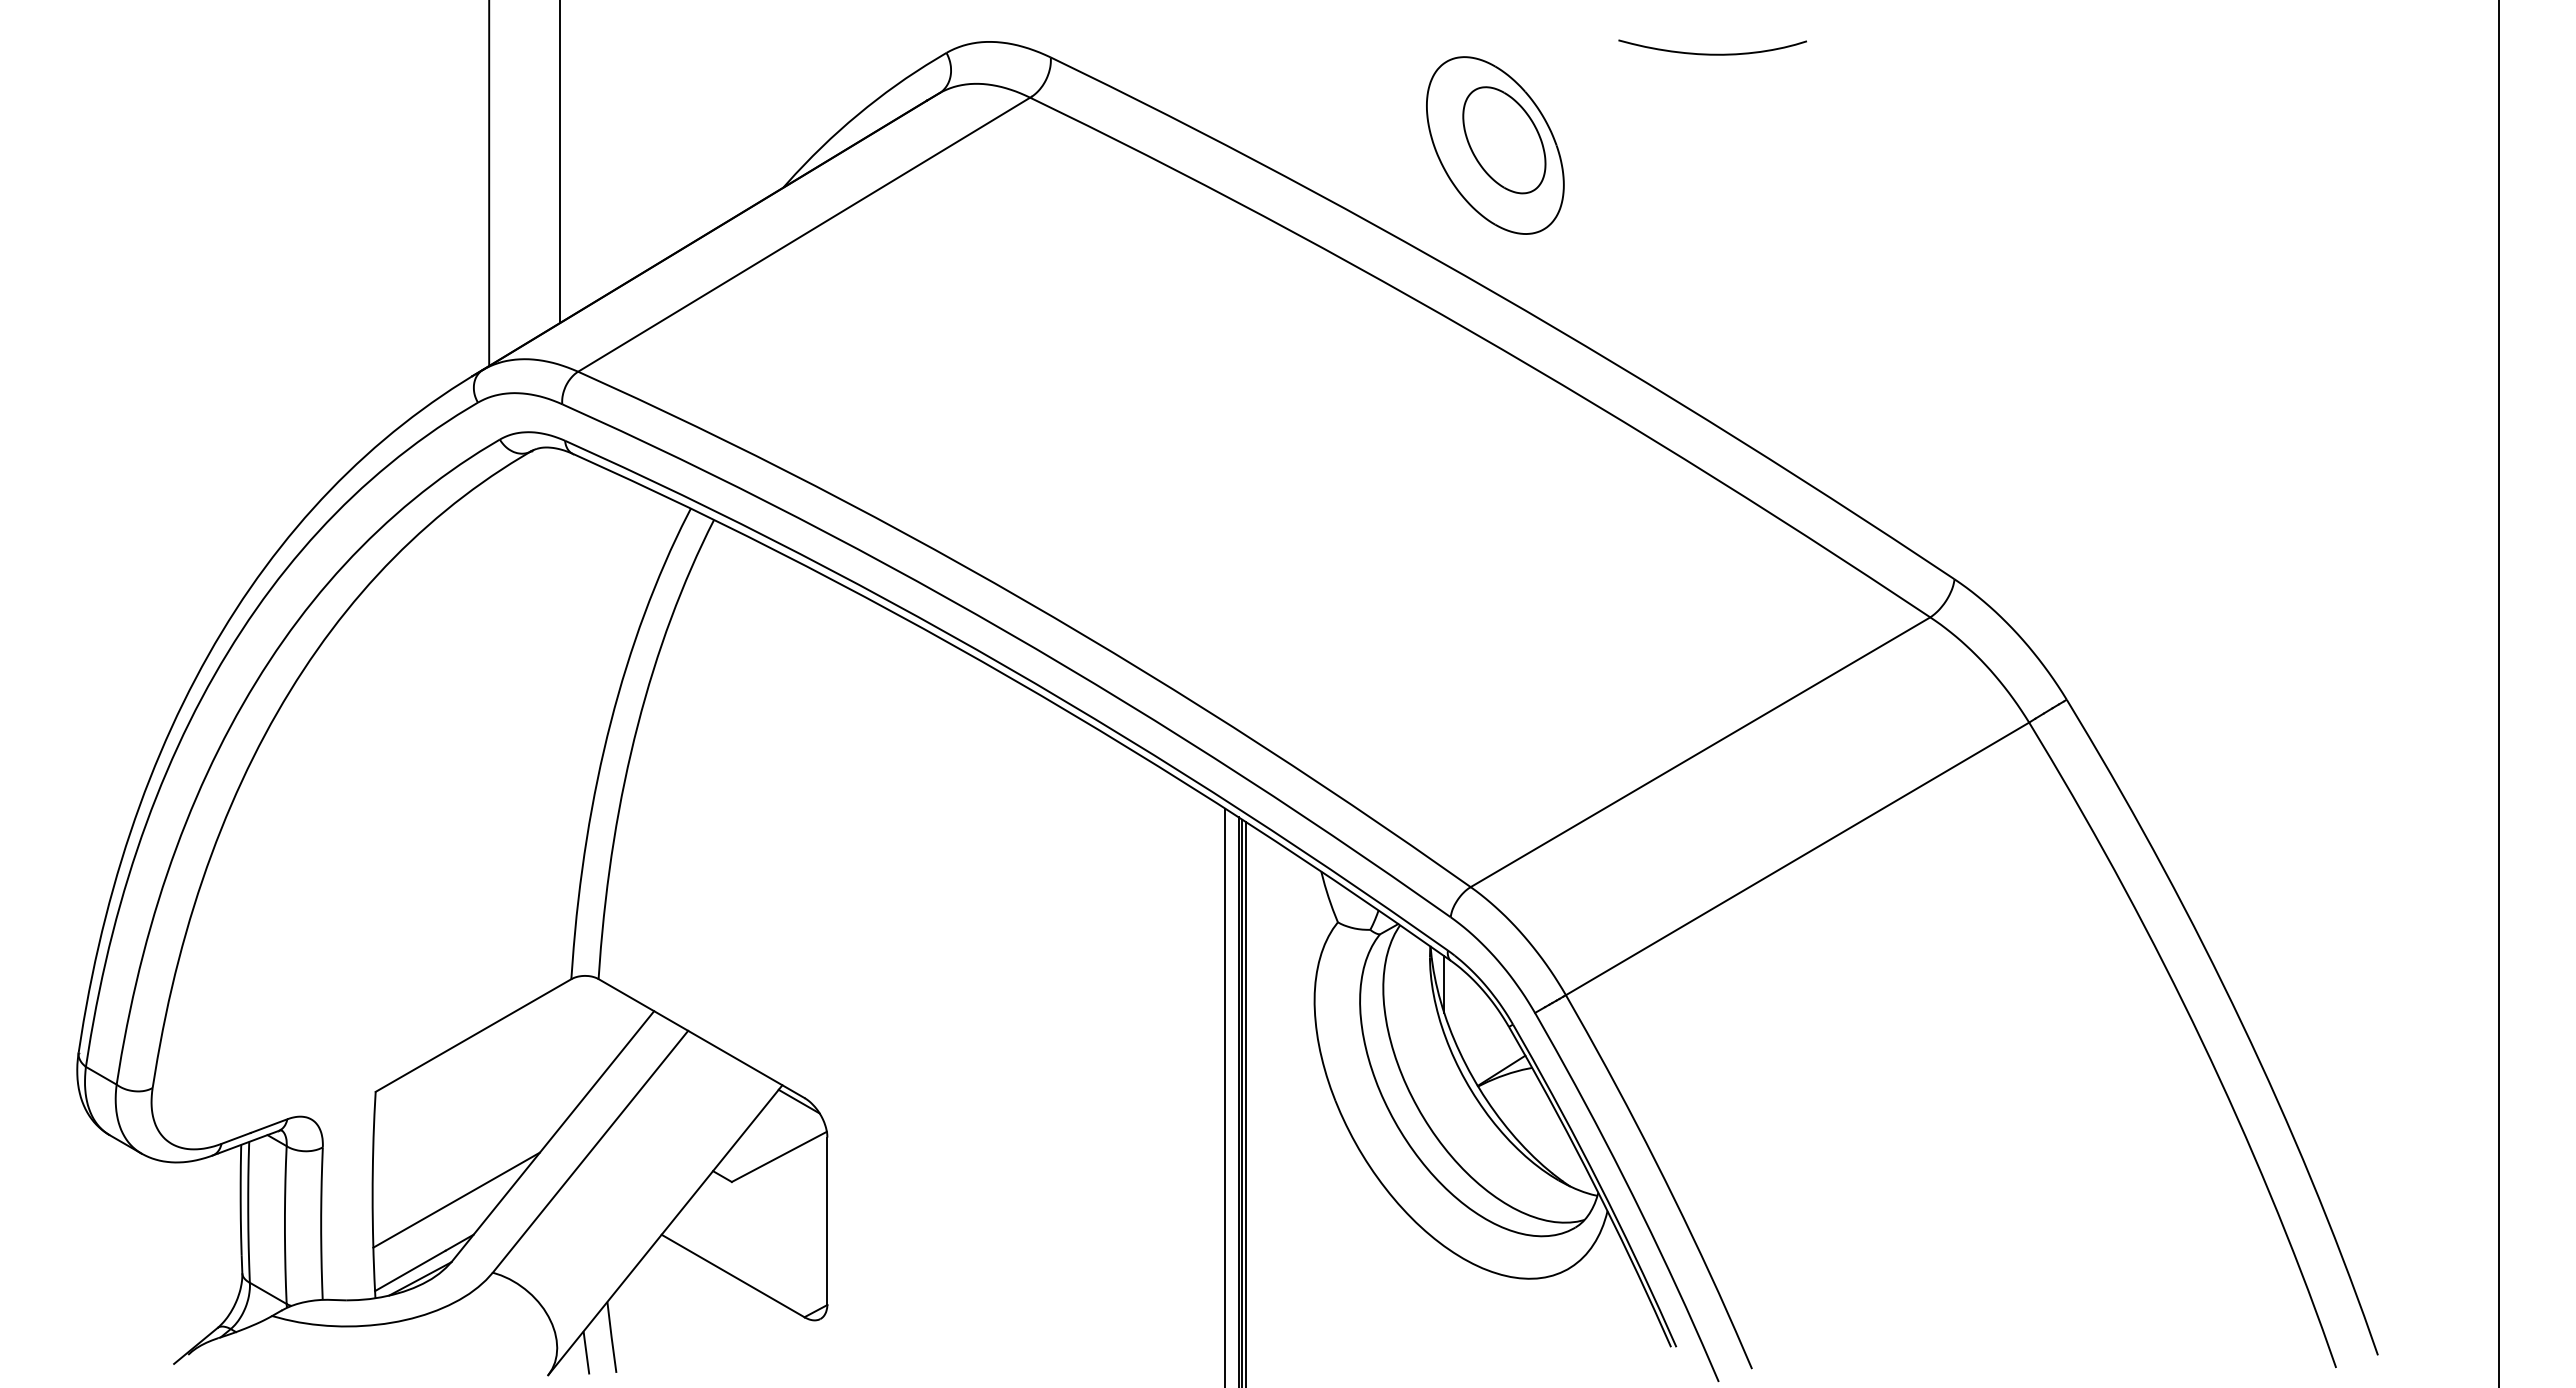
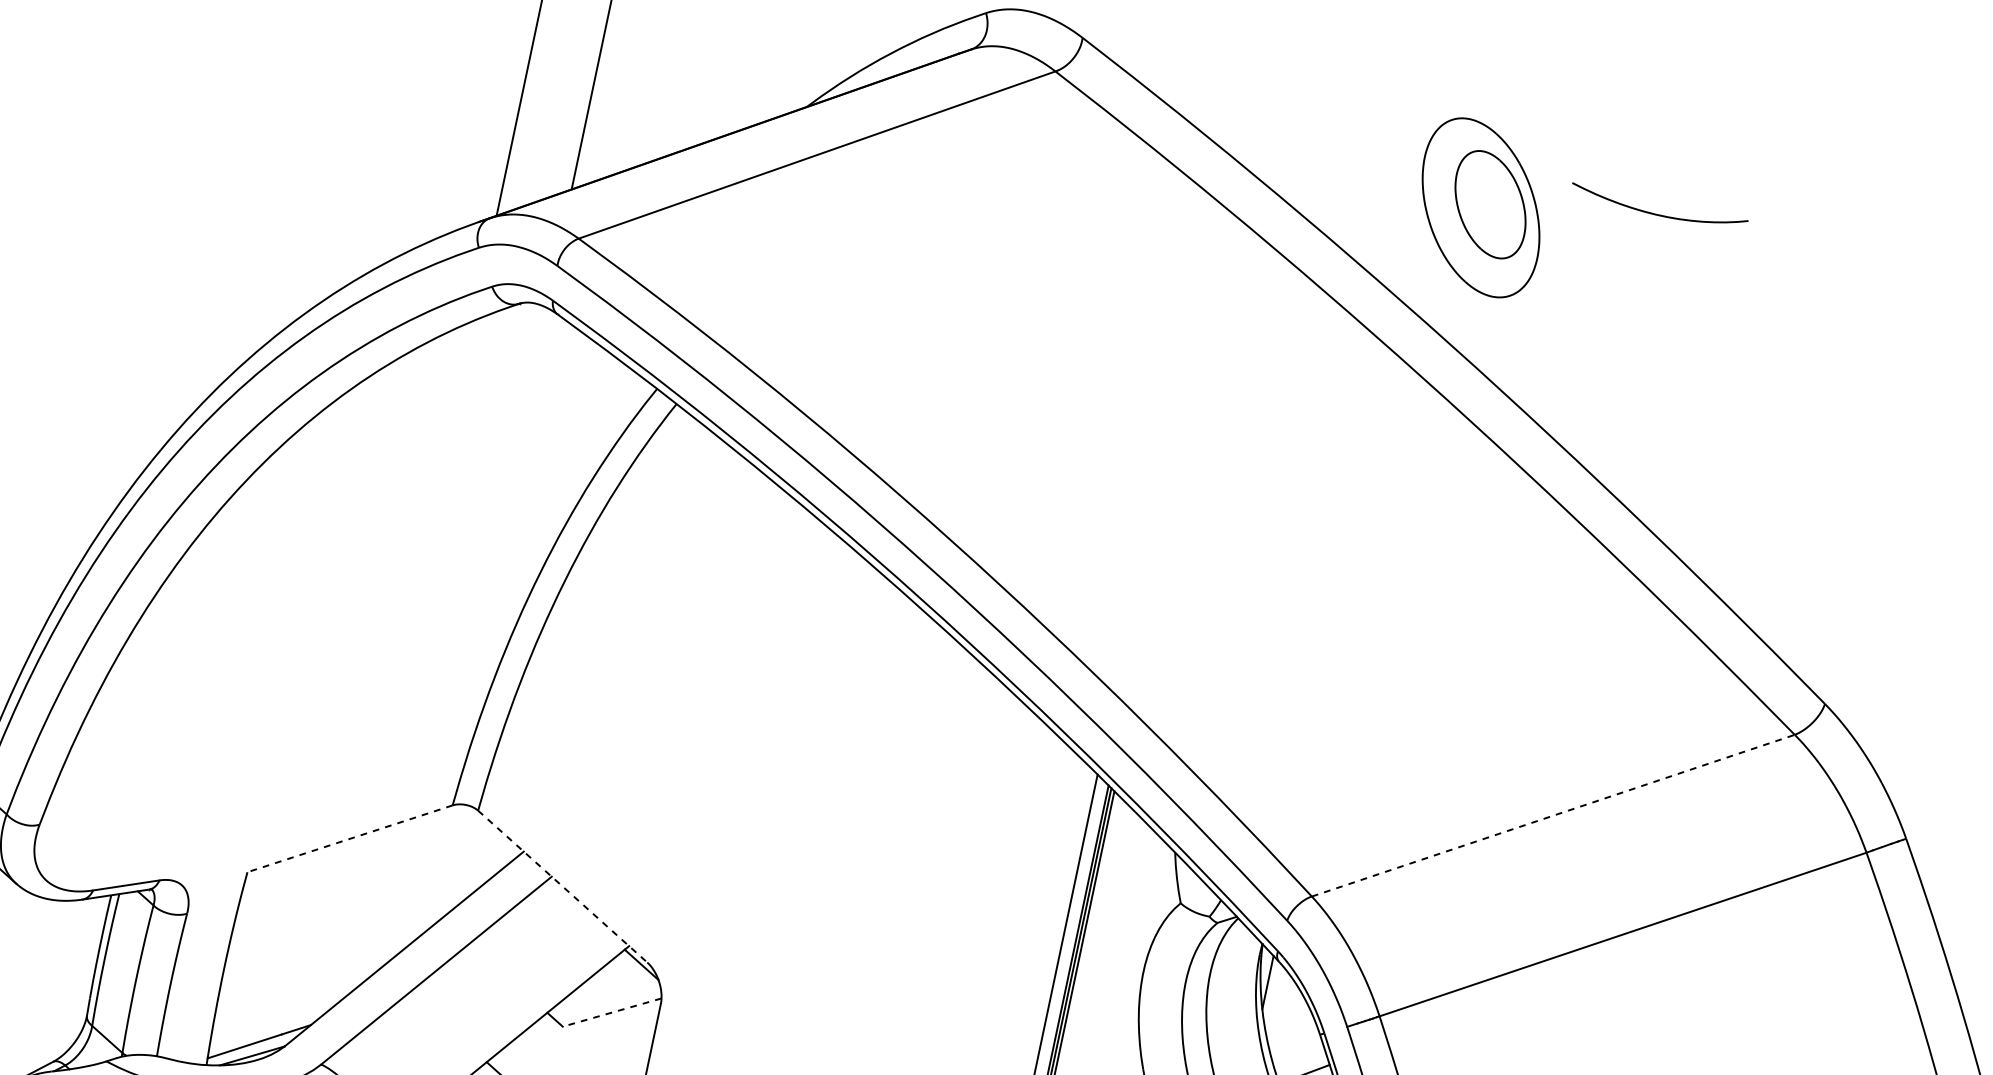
curve: (1712, 53) -> (1657, 213), moved
line: (1700, 752) -> (1553, 815), solid -> dashed
line: (473, 1035) -> (350, 838), solid -> dashed
line: (701, 1038) -> (562, 886), solid -> dashed
line: (779, 1156) -> (612, 1012), solid -> dashed
line: (456, 1199) -> (301, 988), removed

